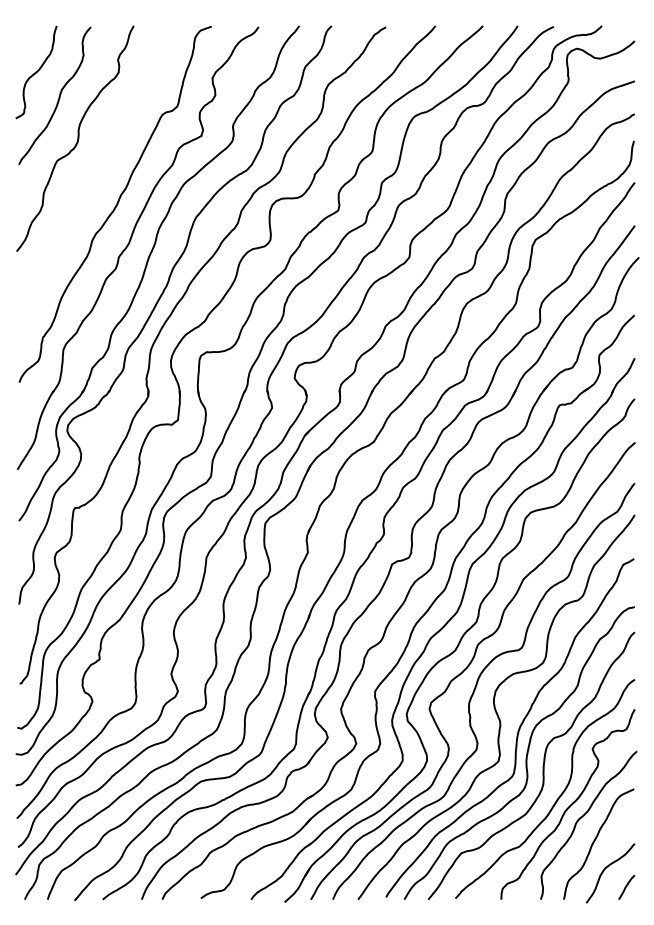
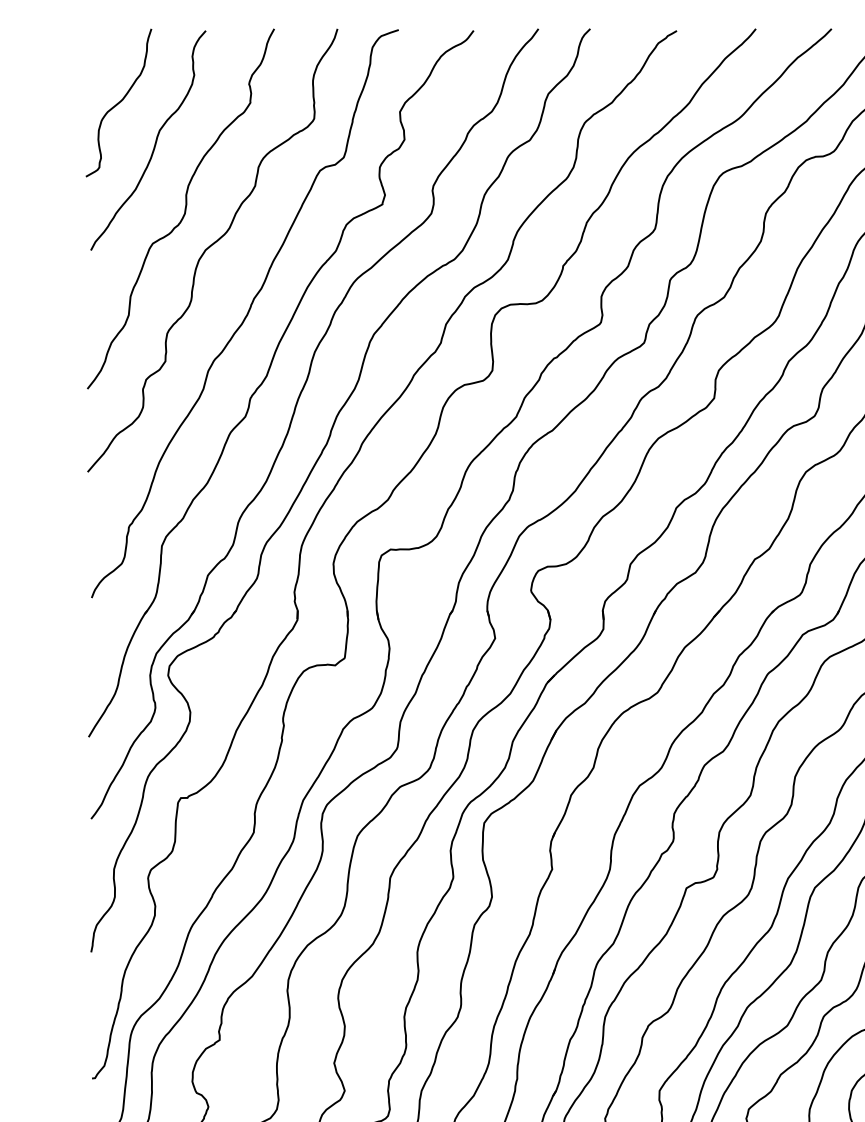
curve: (94, 162) -> (211, 246), added

